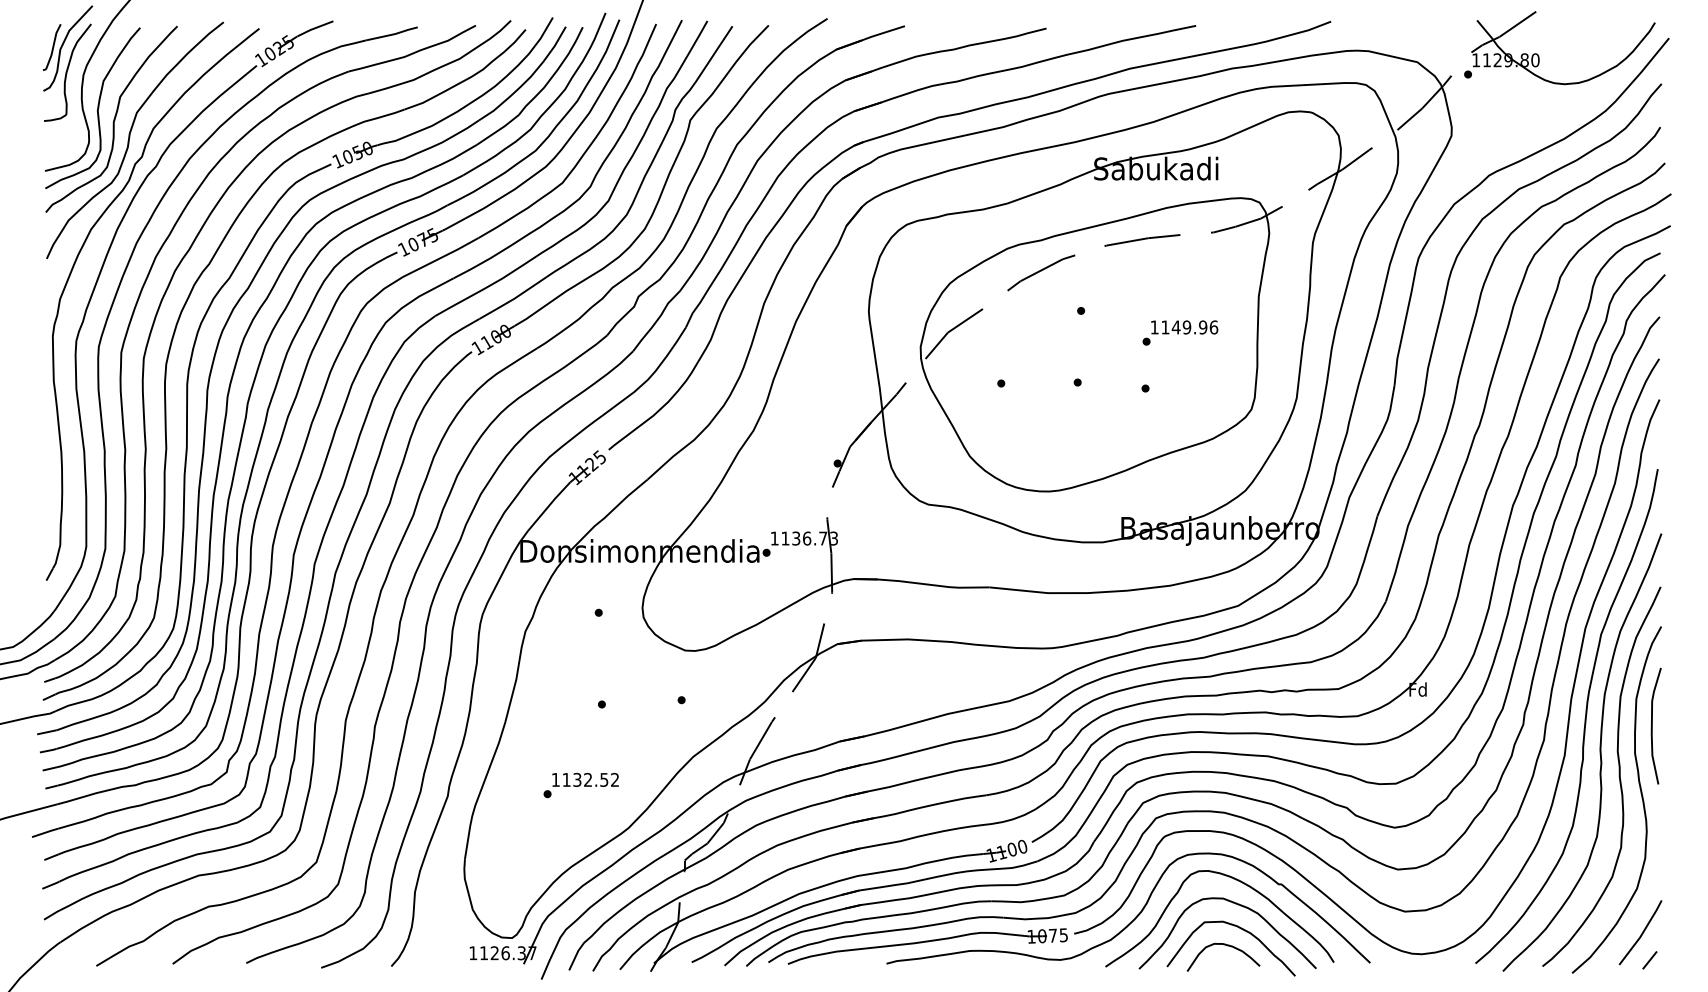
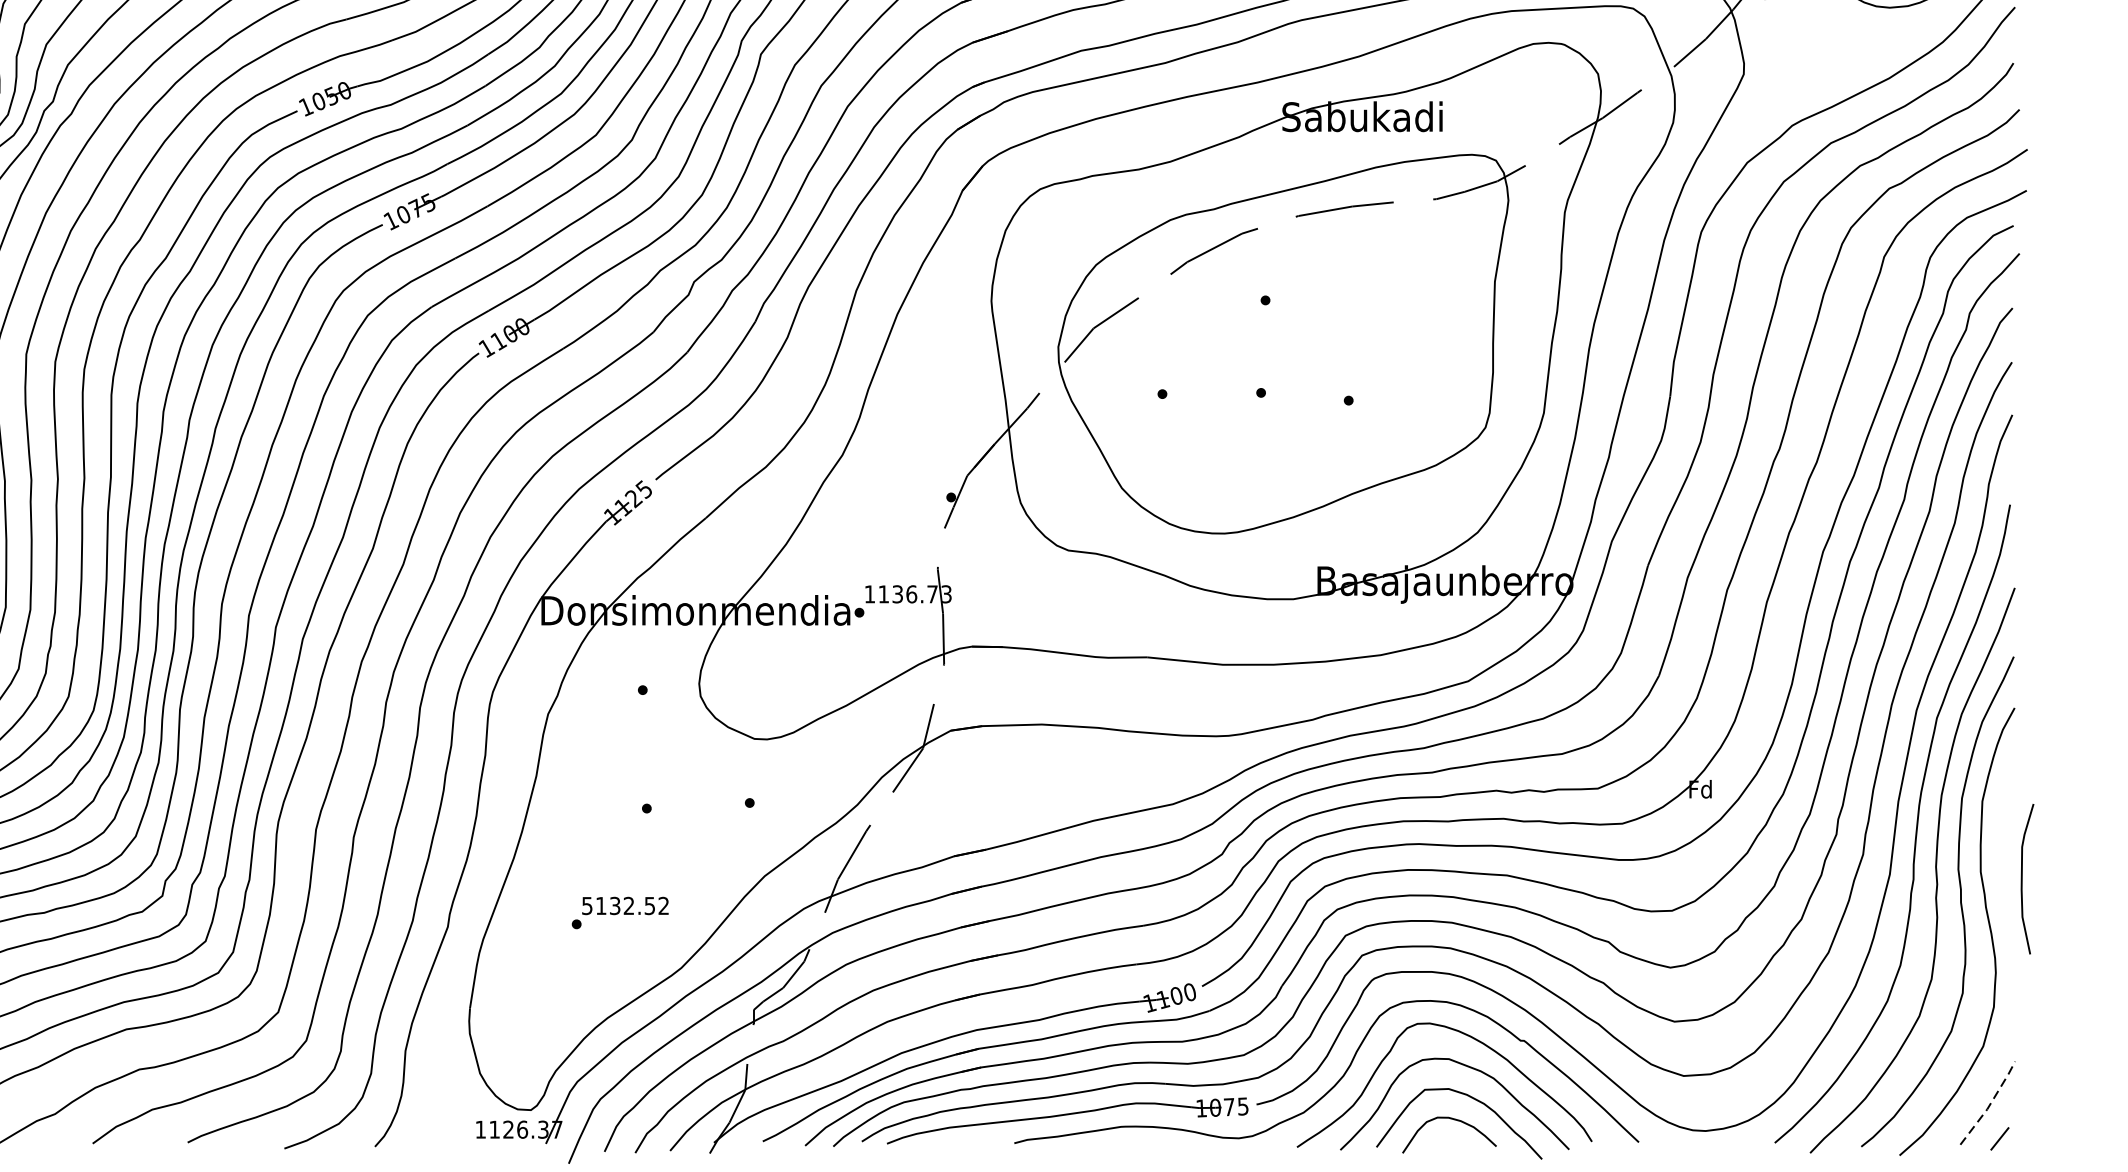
part: (1180, 332) -> (1393, 328), removed
curve: (1652, 725) -> (2022, 878), moved
text: (555, 779) -> (586, 905), 1132.52 -> 5132.52
line: (1642, 933) -> (1990, 1104), solid -> dashed

